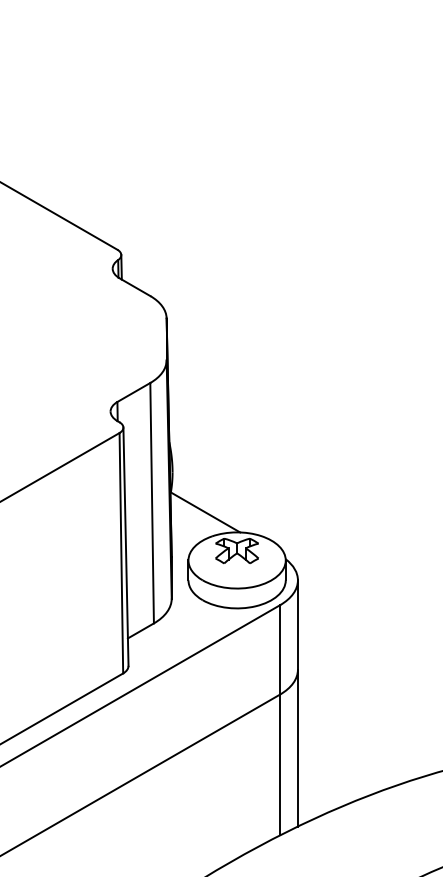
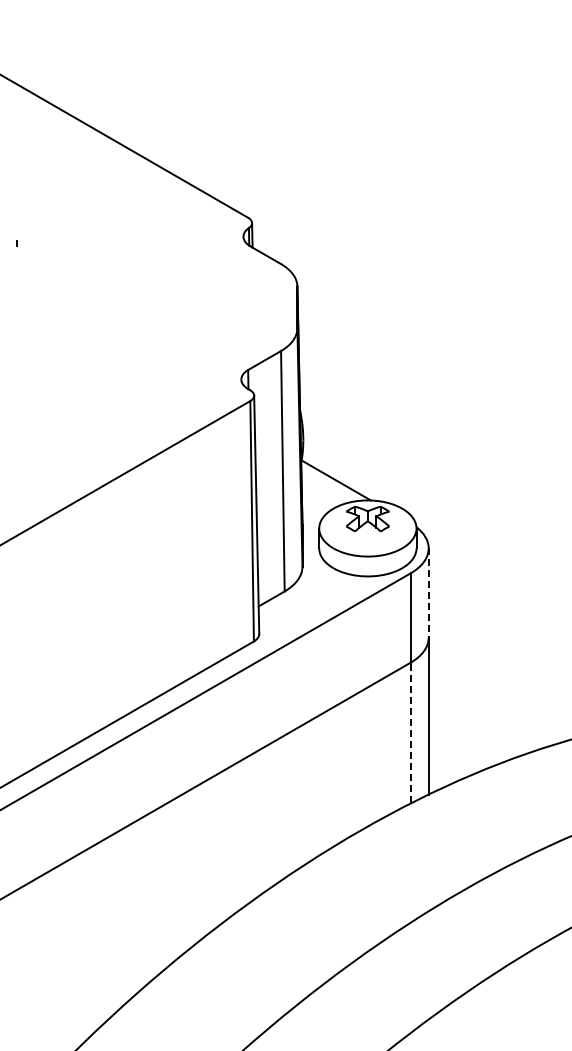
line: (297, 625) -> (428, 593), solid -> dashed
line: (279, 764) -> (410, 732), solid -> dashed

